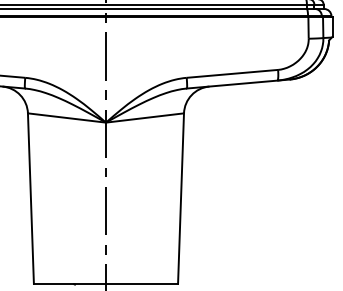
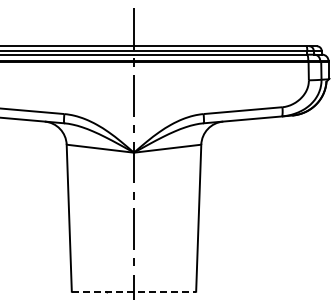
line: (106, 283) -> (134, 291), solid -> dashed

